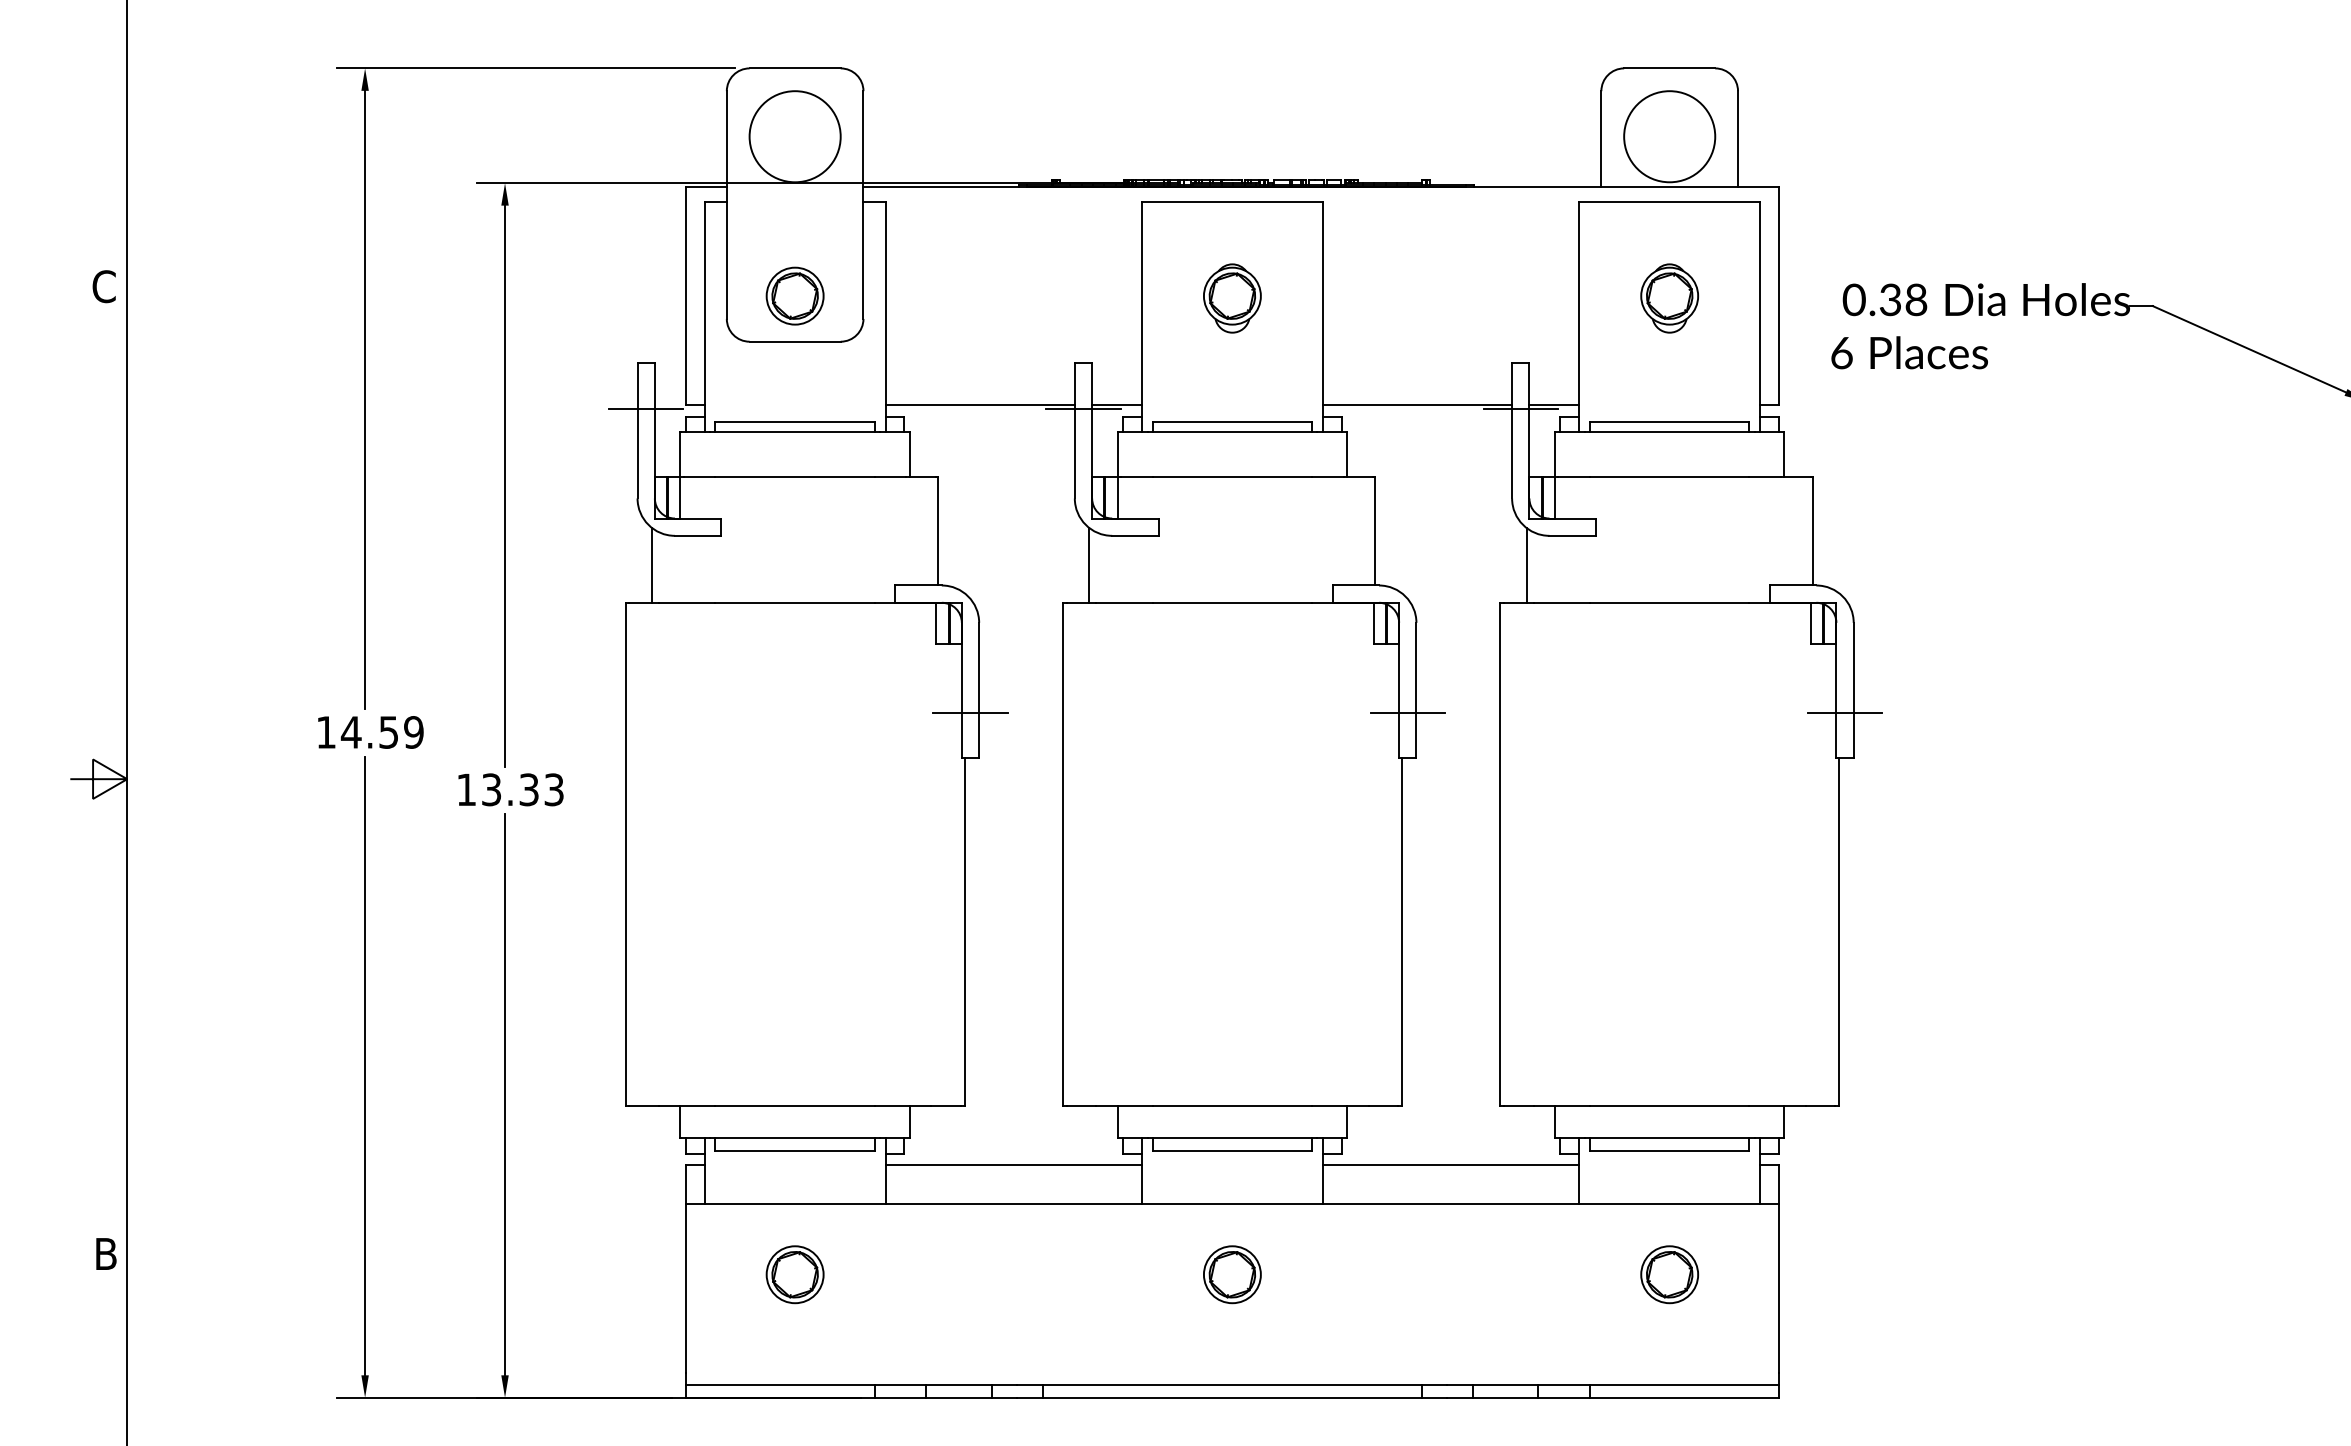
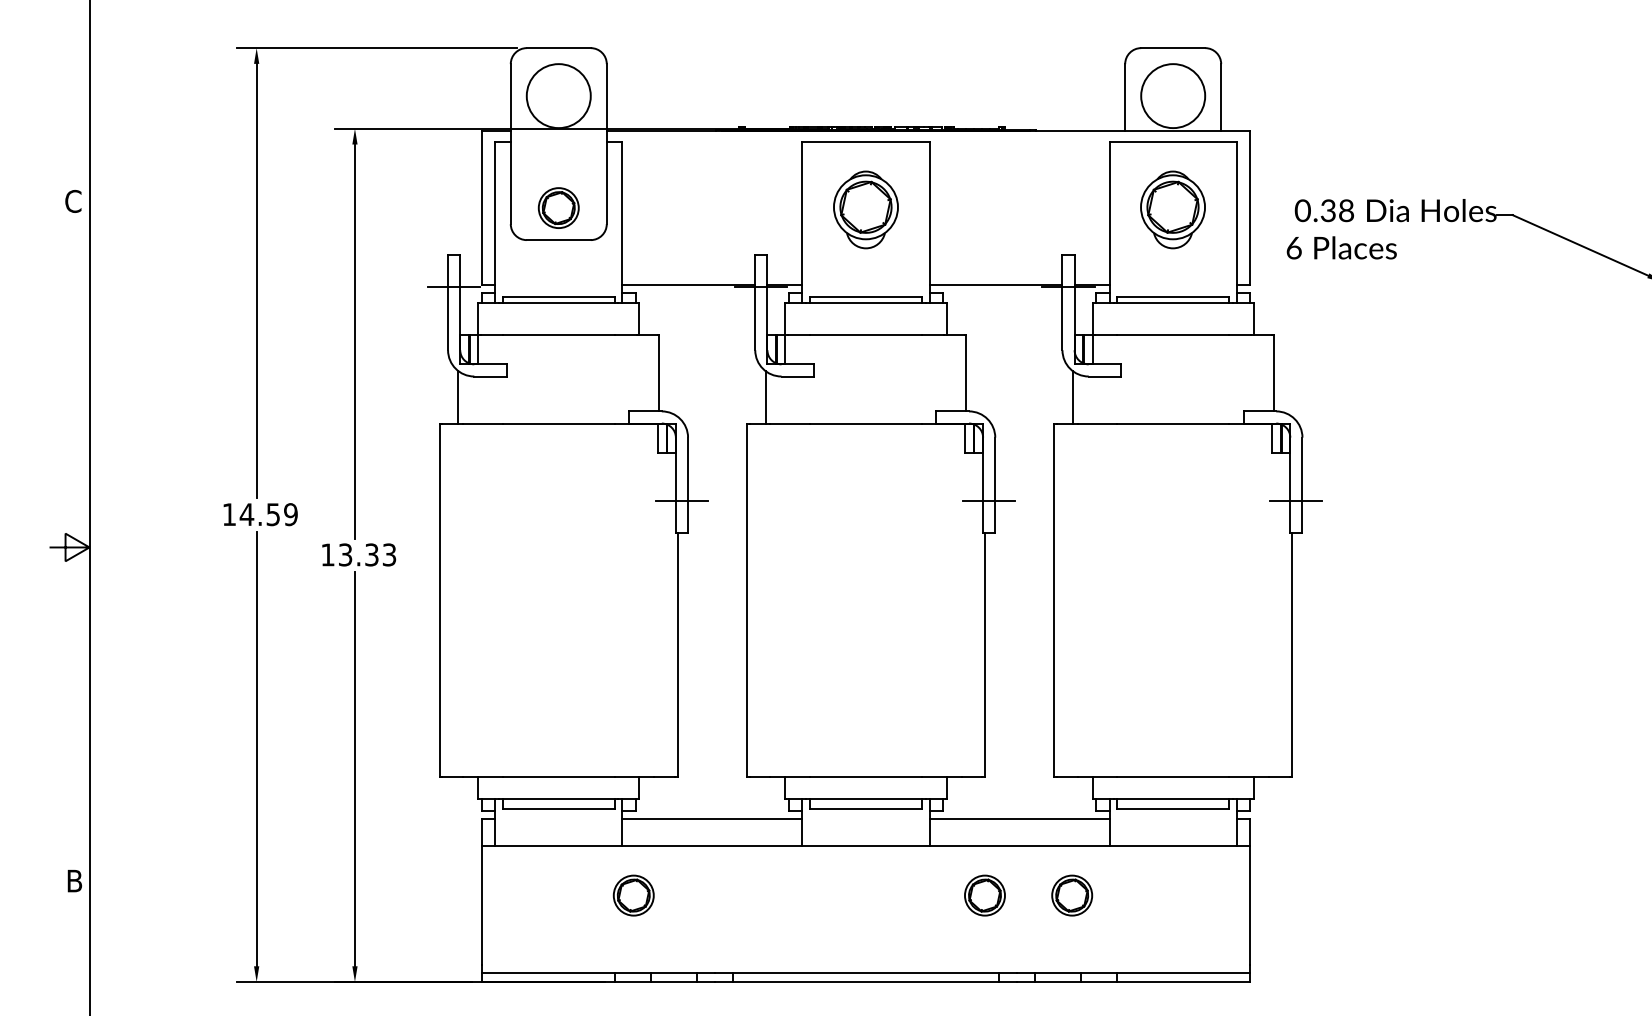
part: (1231, 298) -> (865, 209), size x1.6
part: (1670, 298) -> (1173, 209), size x1.6
part: (794, 1274) -> (633, 895), moved
part: (1231, 1274) -> (984, 895), moved
part: (1670, 1274) -> (1072, 895), moved

